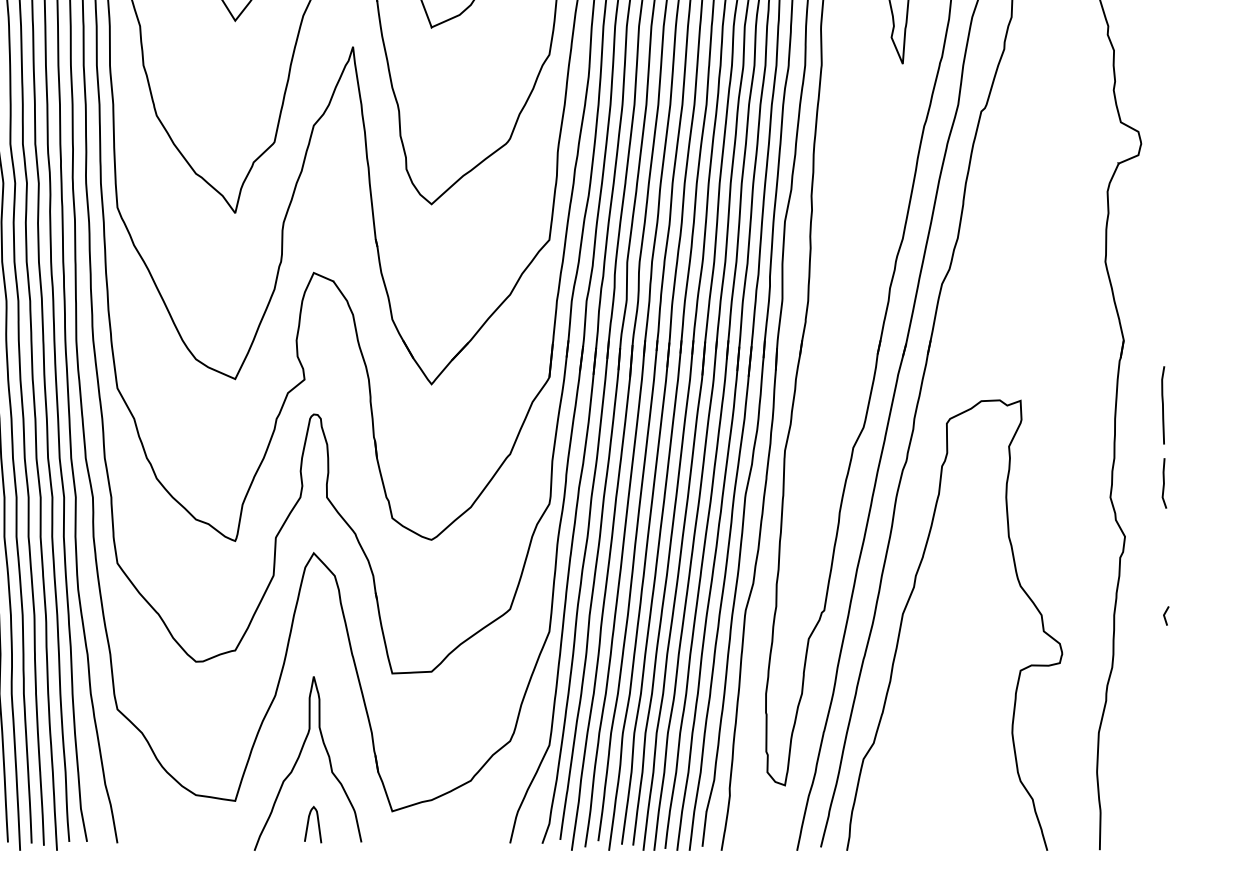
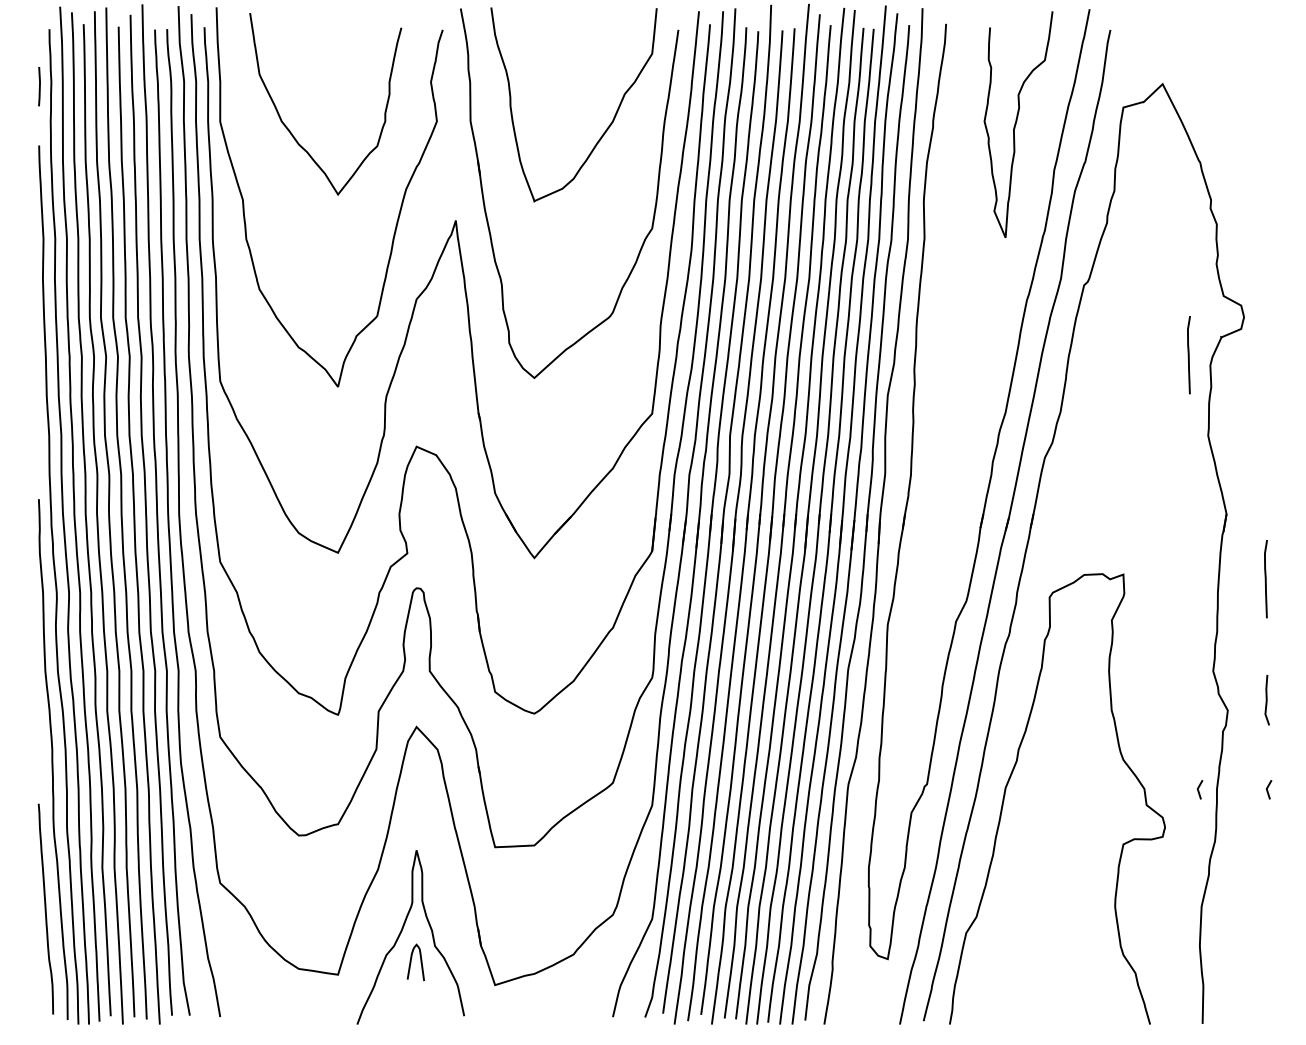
curve: (1085, 181) -> (1188, 355), added
line: (1163, 483) -> (1266, 700), moved
line: (1096, 614) -> (1199, 788), added
curve: (308, 824) -> (411, 962), moved

